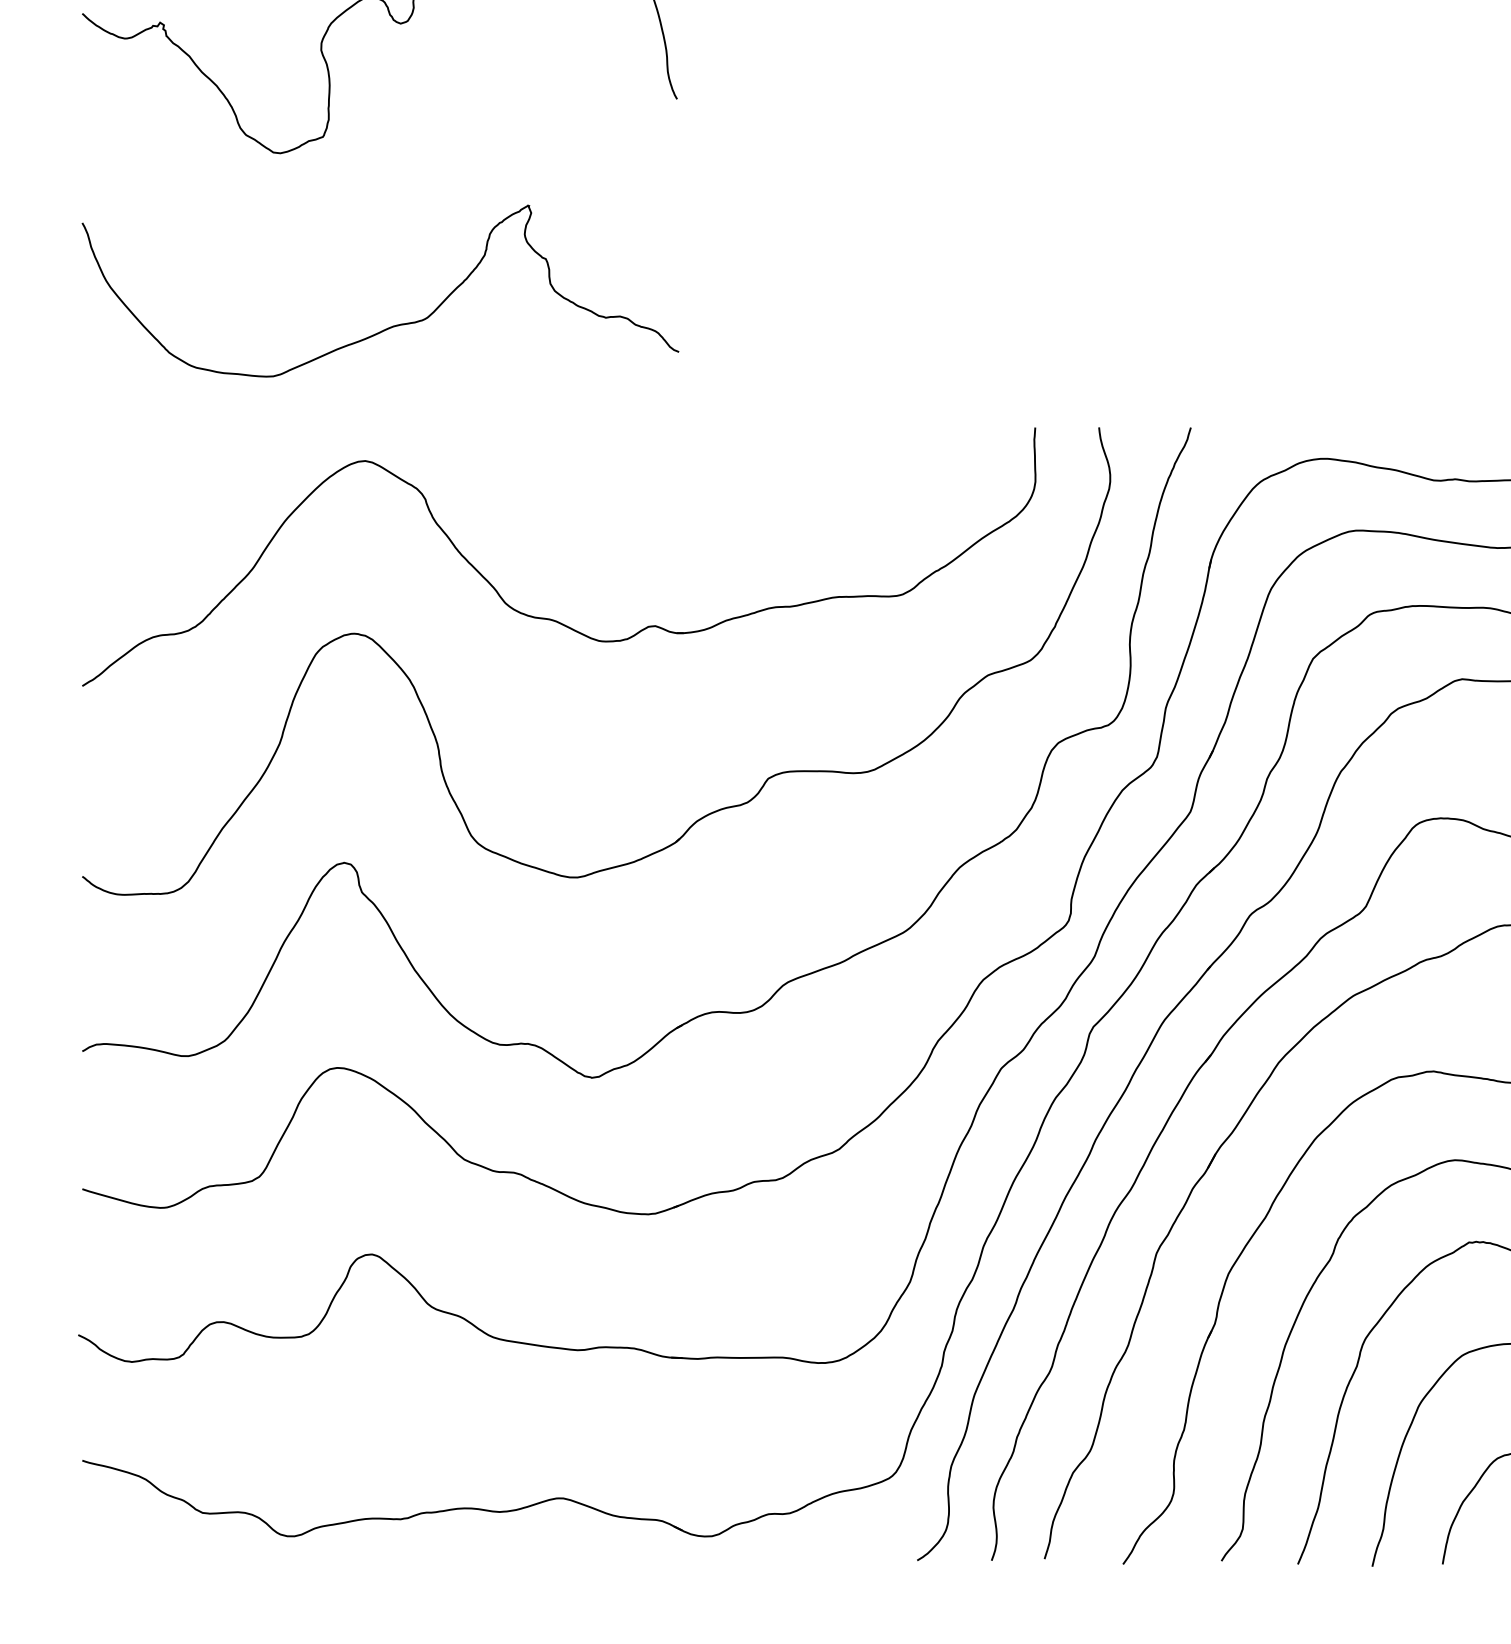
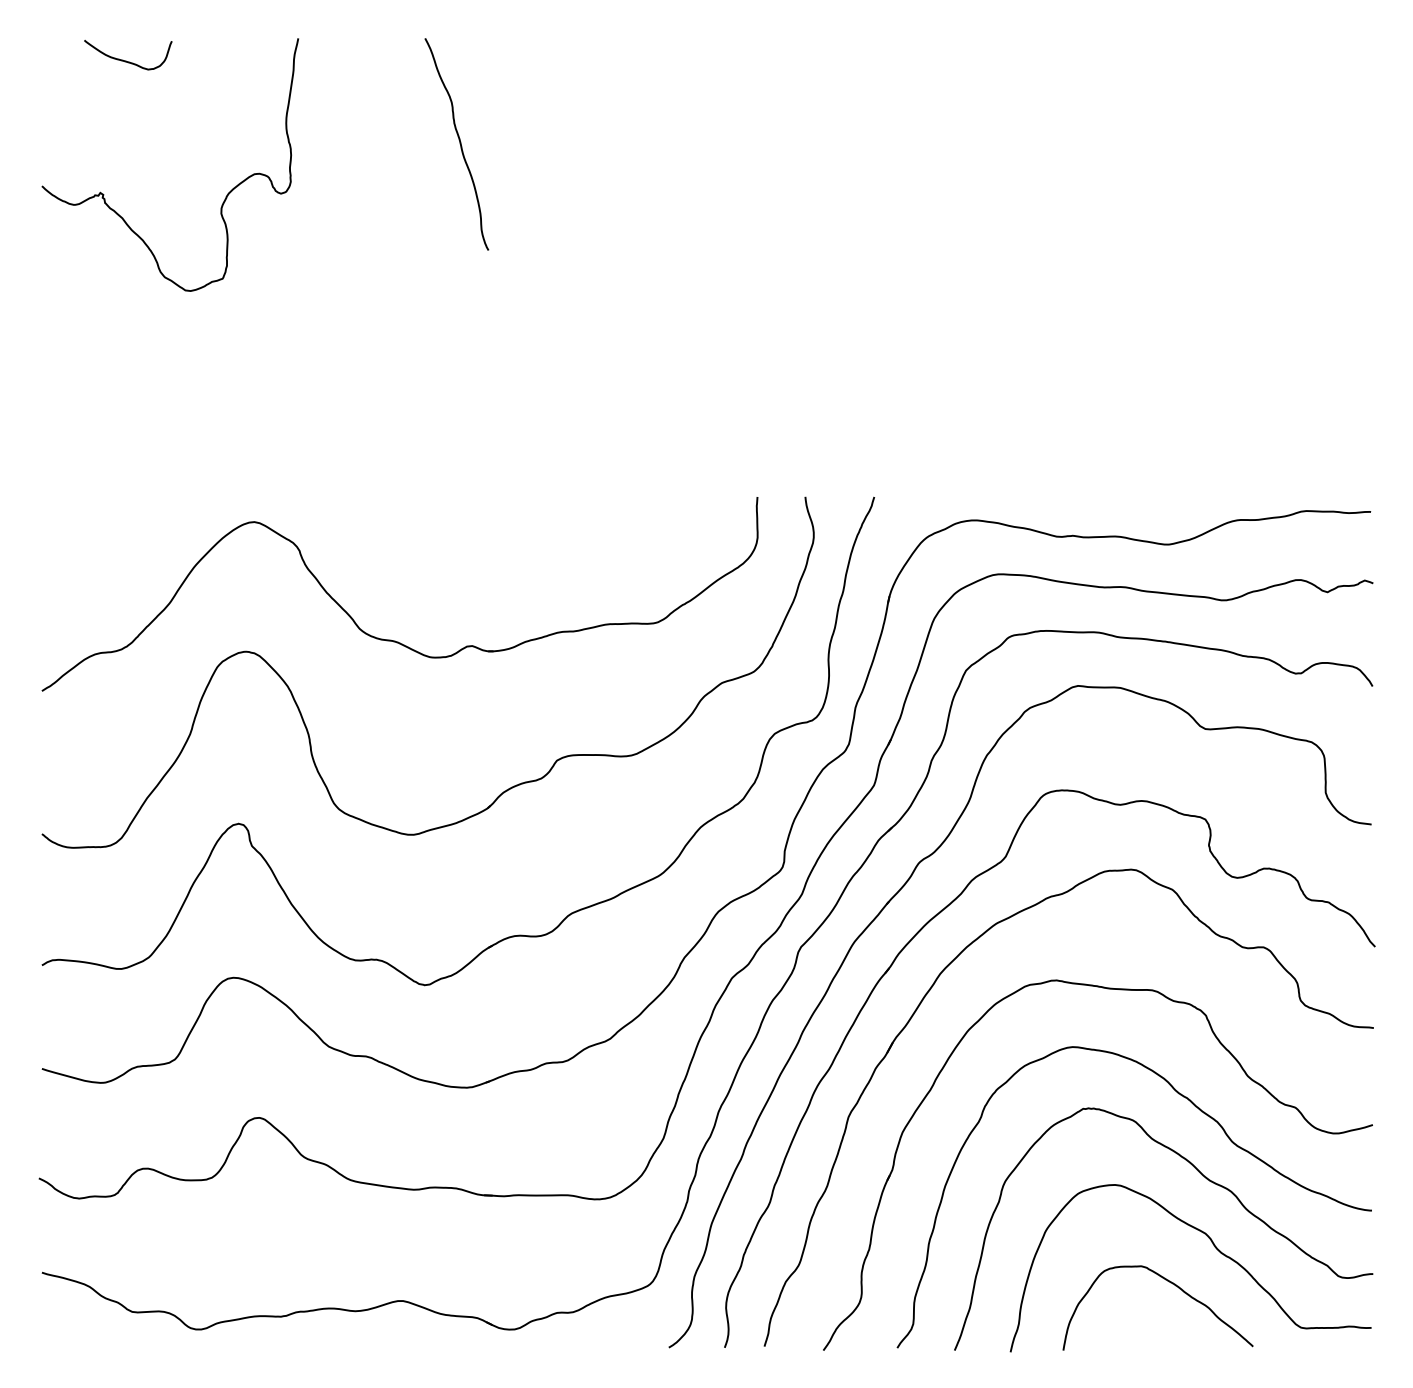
curve: (392, 325) -> (274, 420), removed

